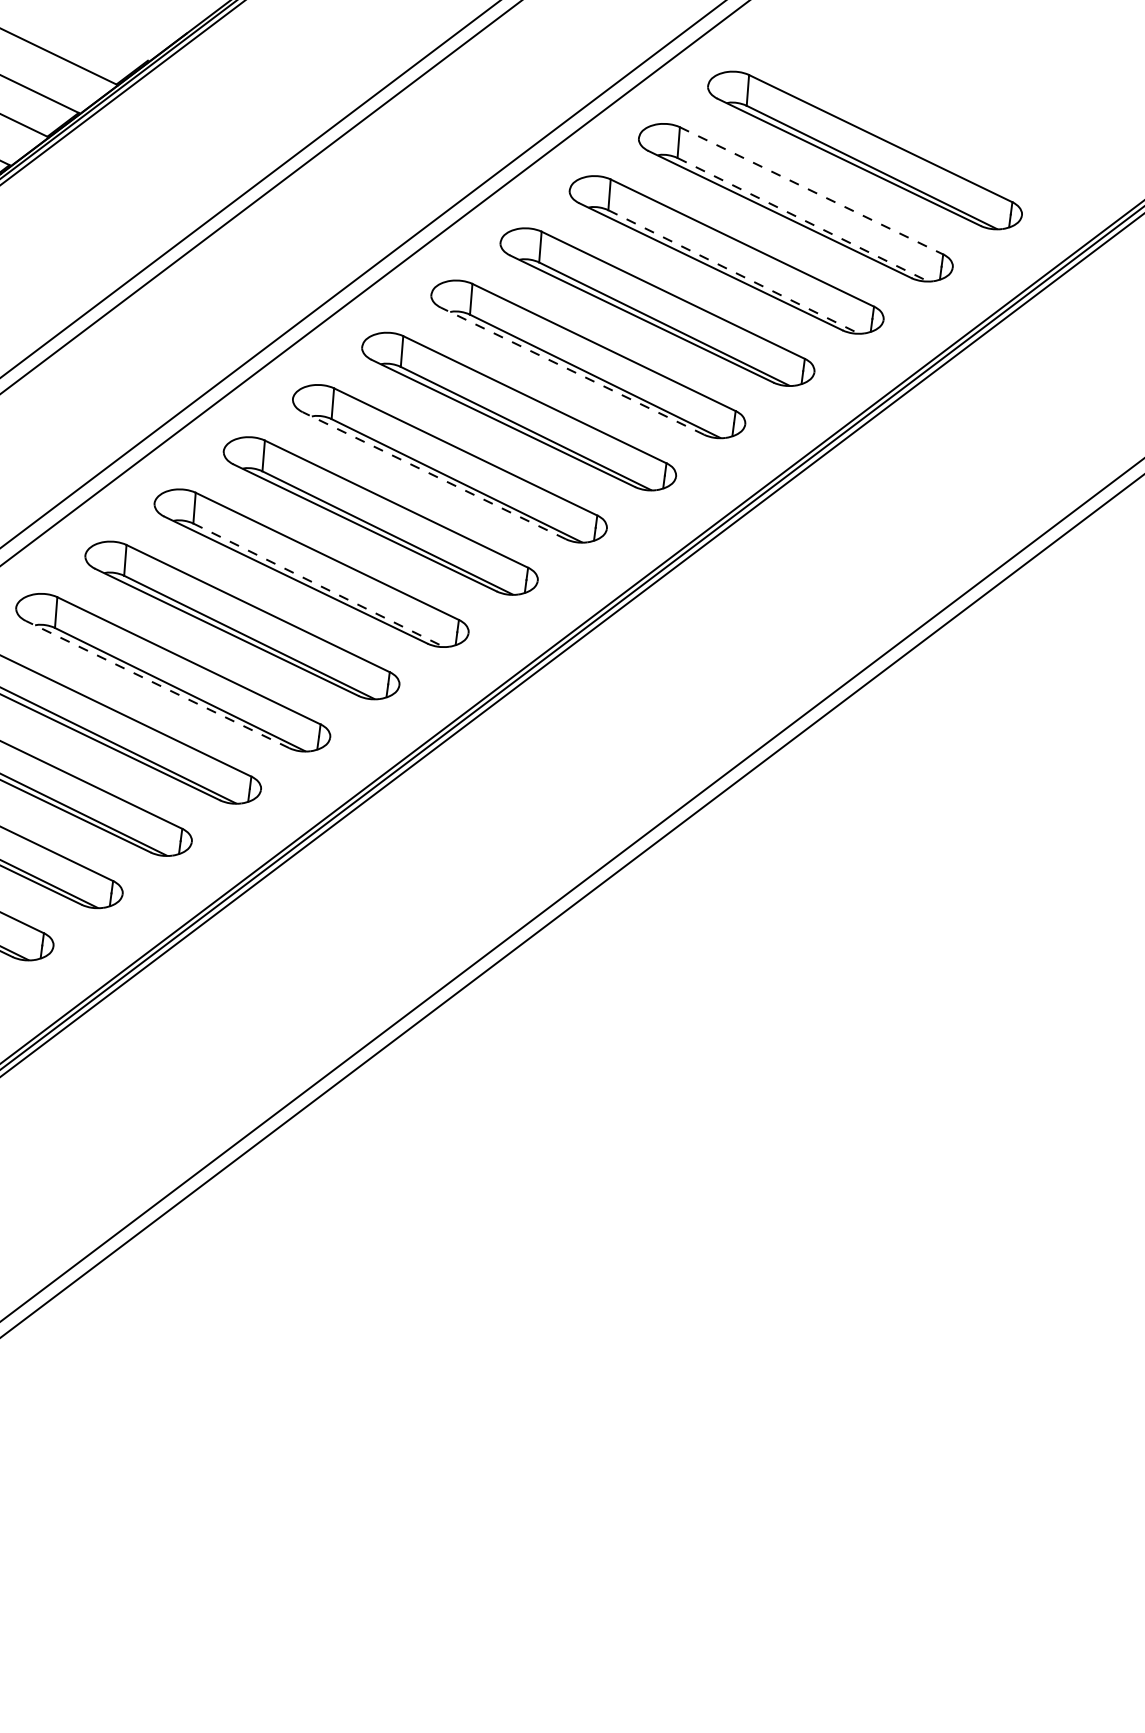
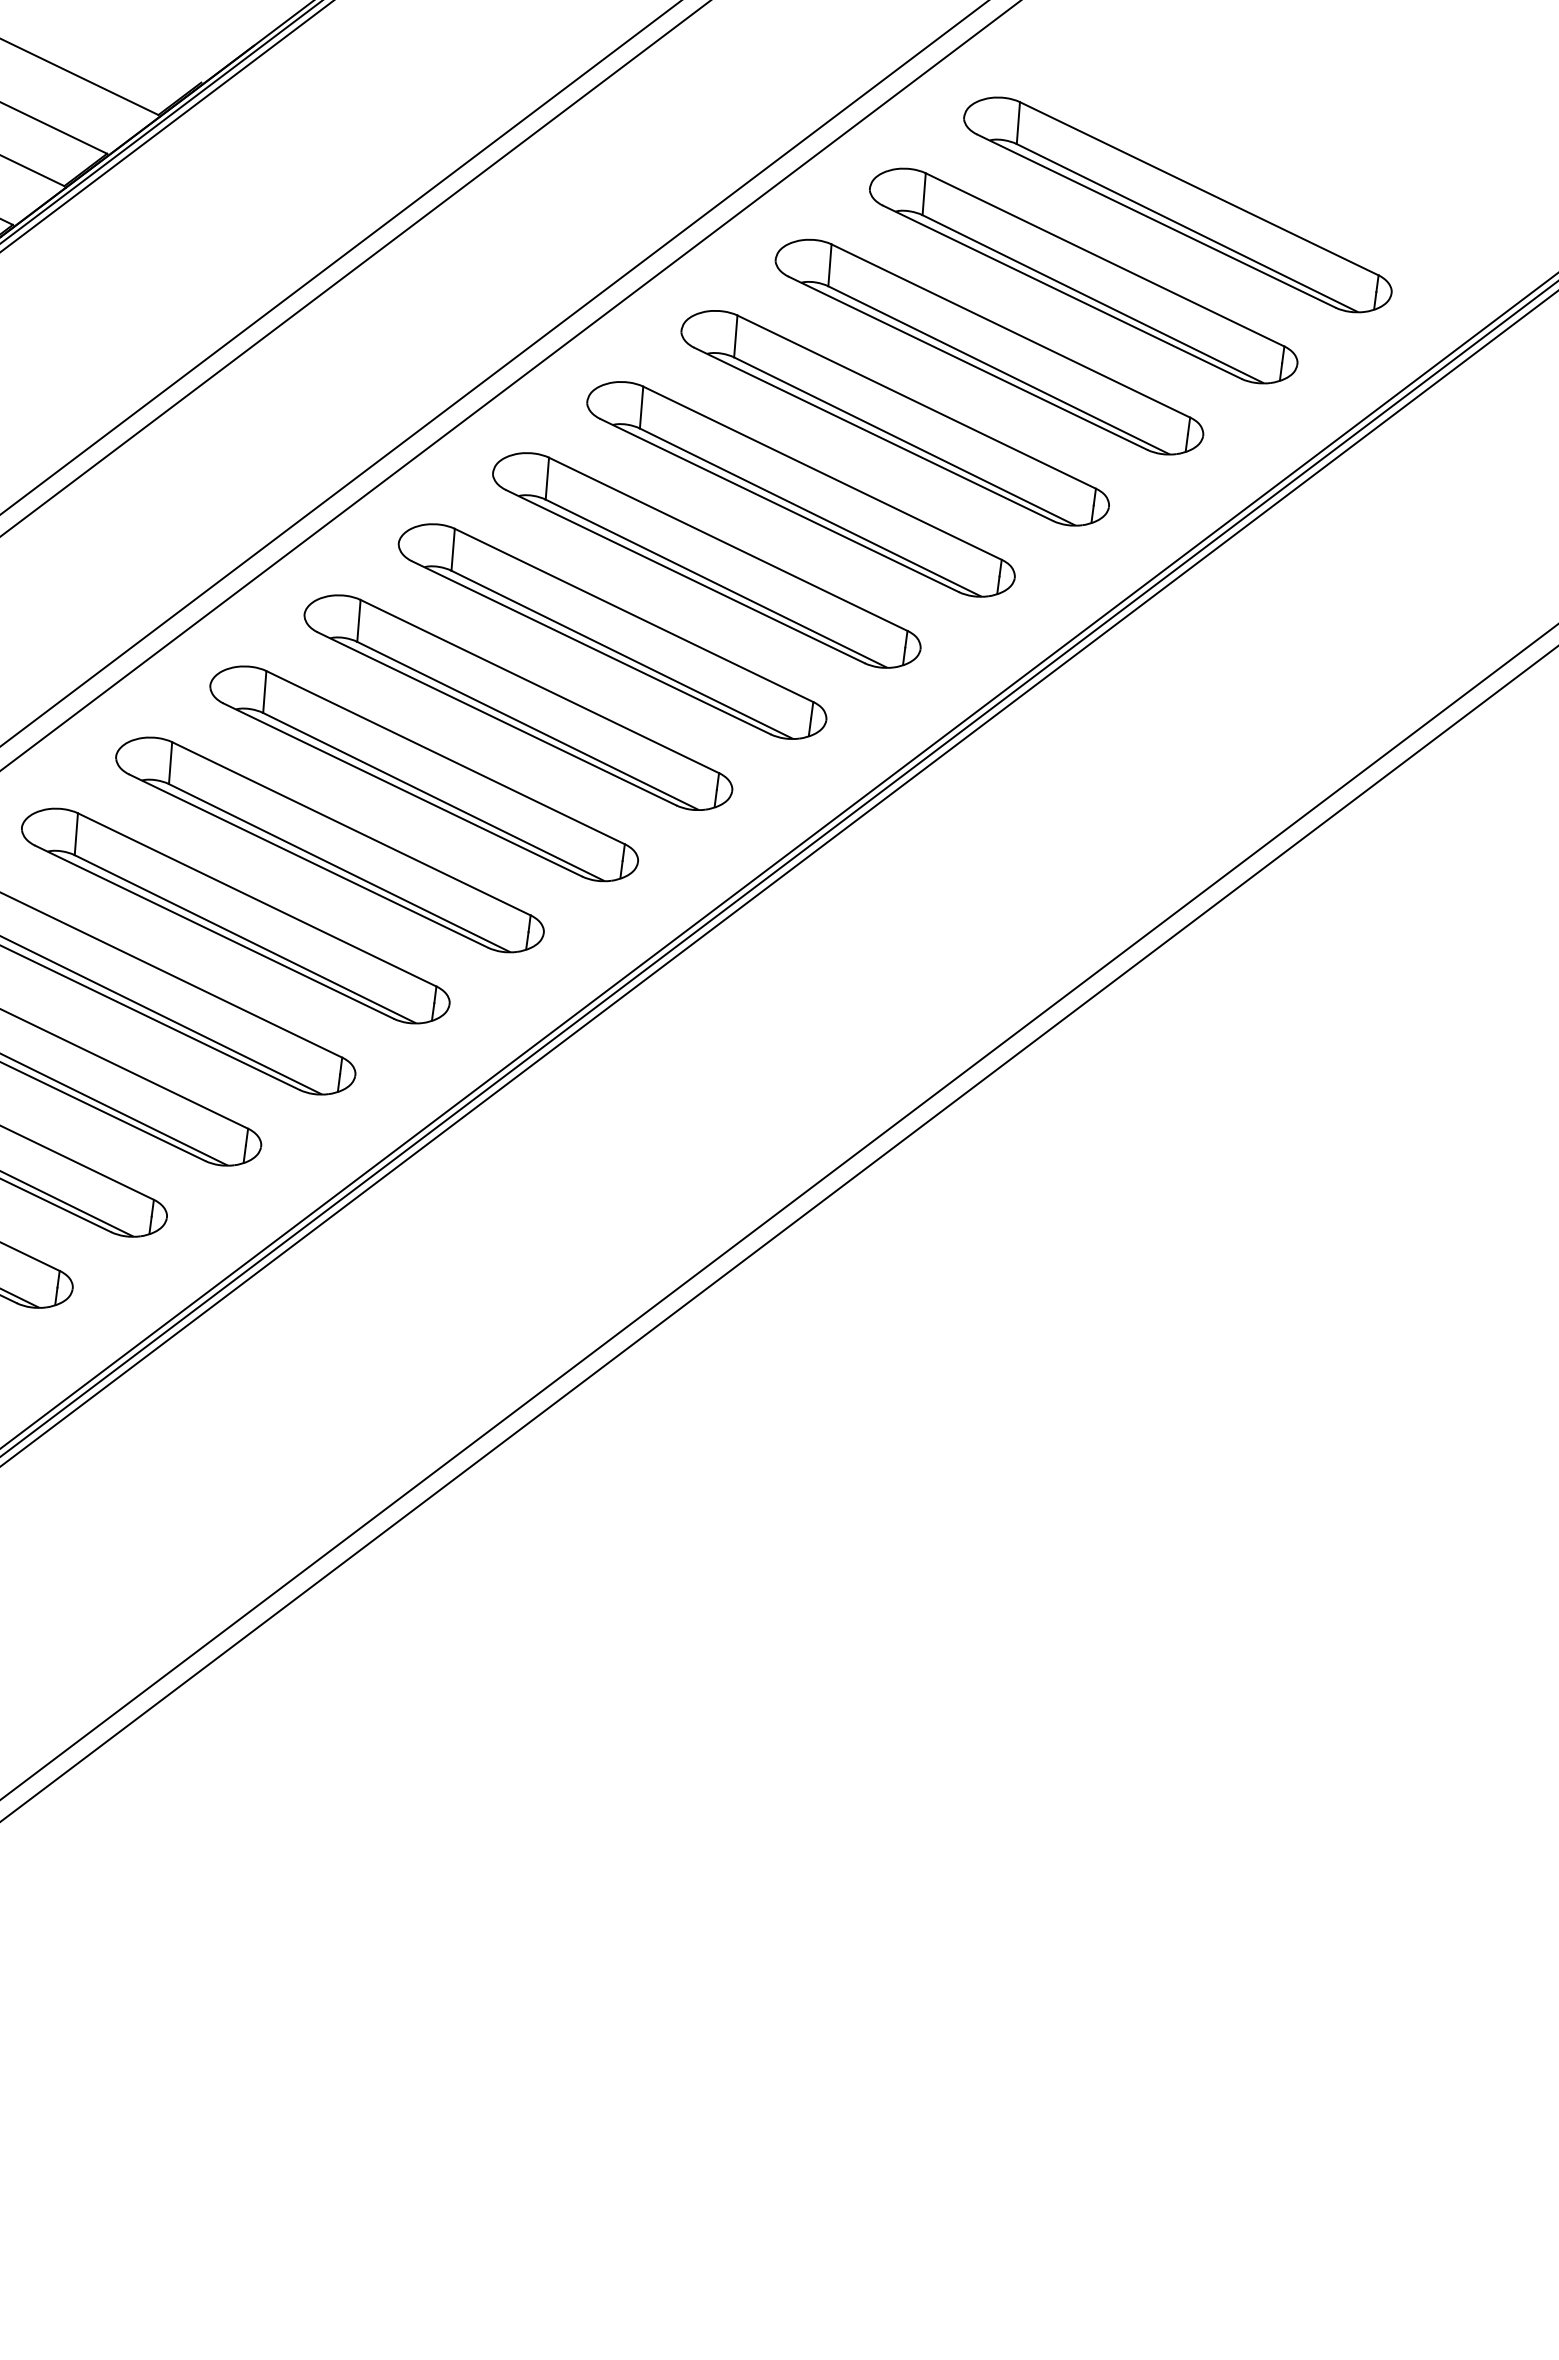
line: (811, 191) -> (1105, 260), dashed -> solid
line: (802, 219) -> (1092, 299), dashed -> solid
line: (733, 272) -> (998, 370), dashed -> solid
line: (572, 371) -> (779, 505), dashed -> solid
line: (433, 475) -> (590, 647), dashed -> solid
line: (318, 584) -> (433, 796), dashed -> solid
line: (156, 684) -> (213, 931), dashed -> solid

